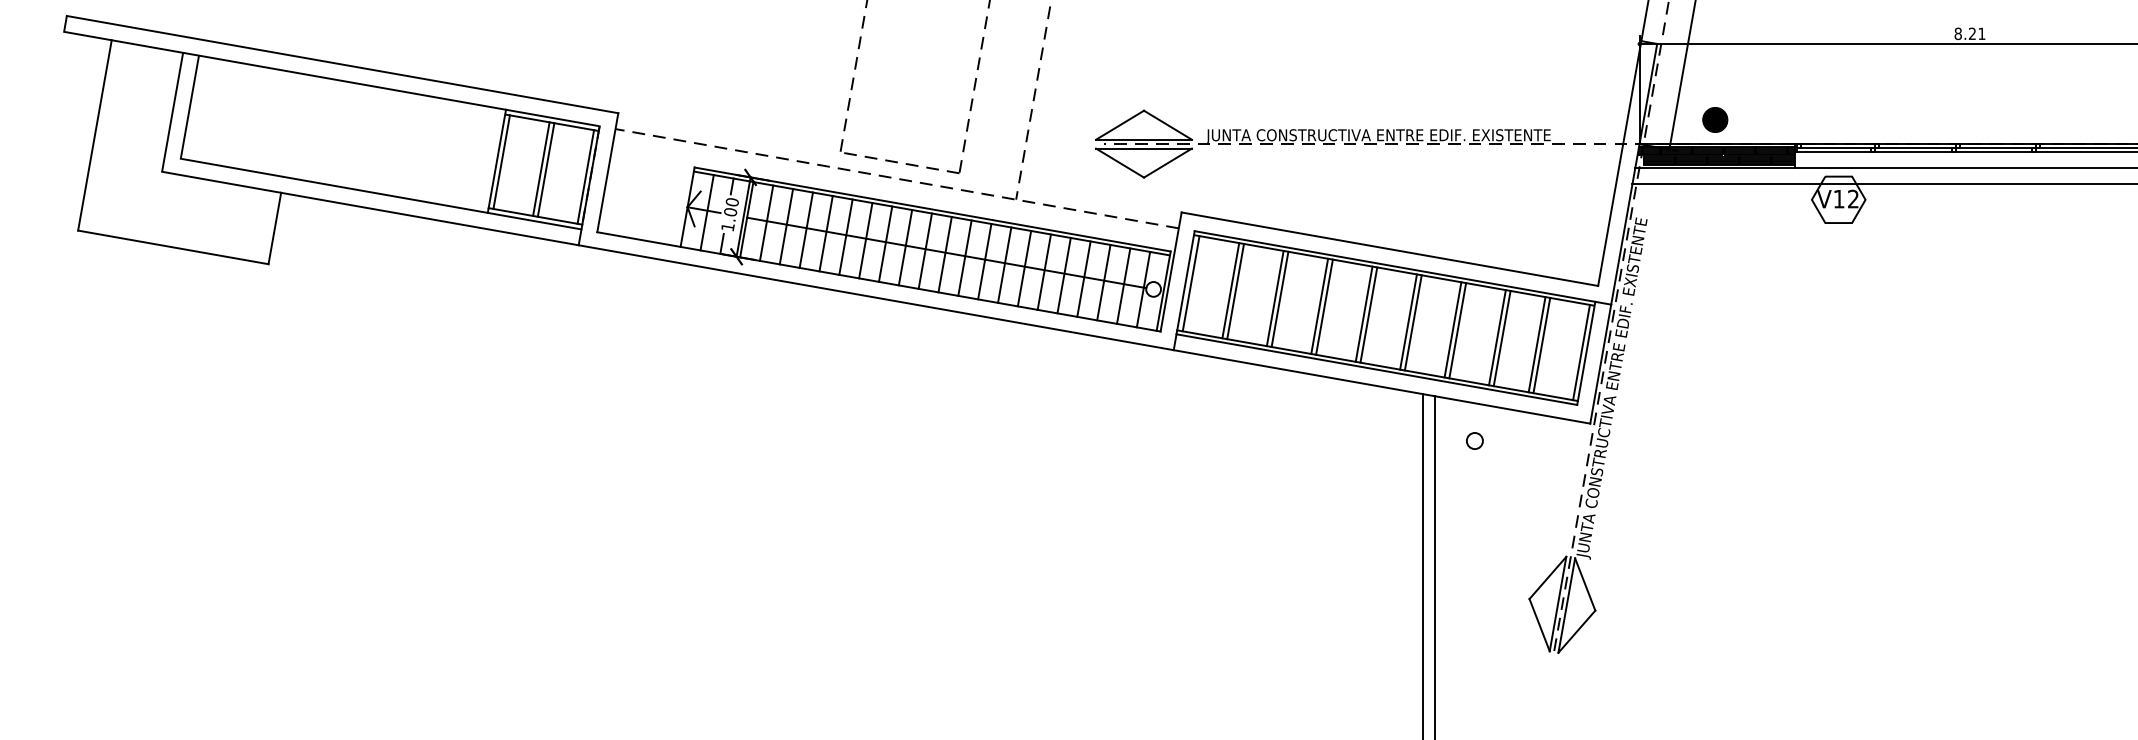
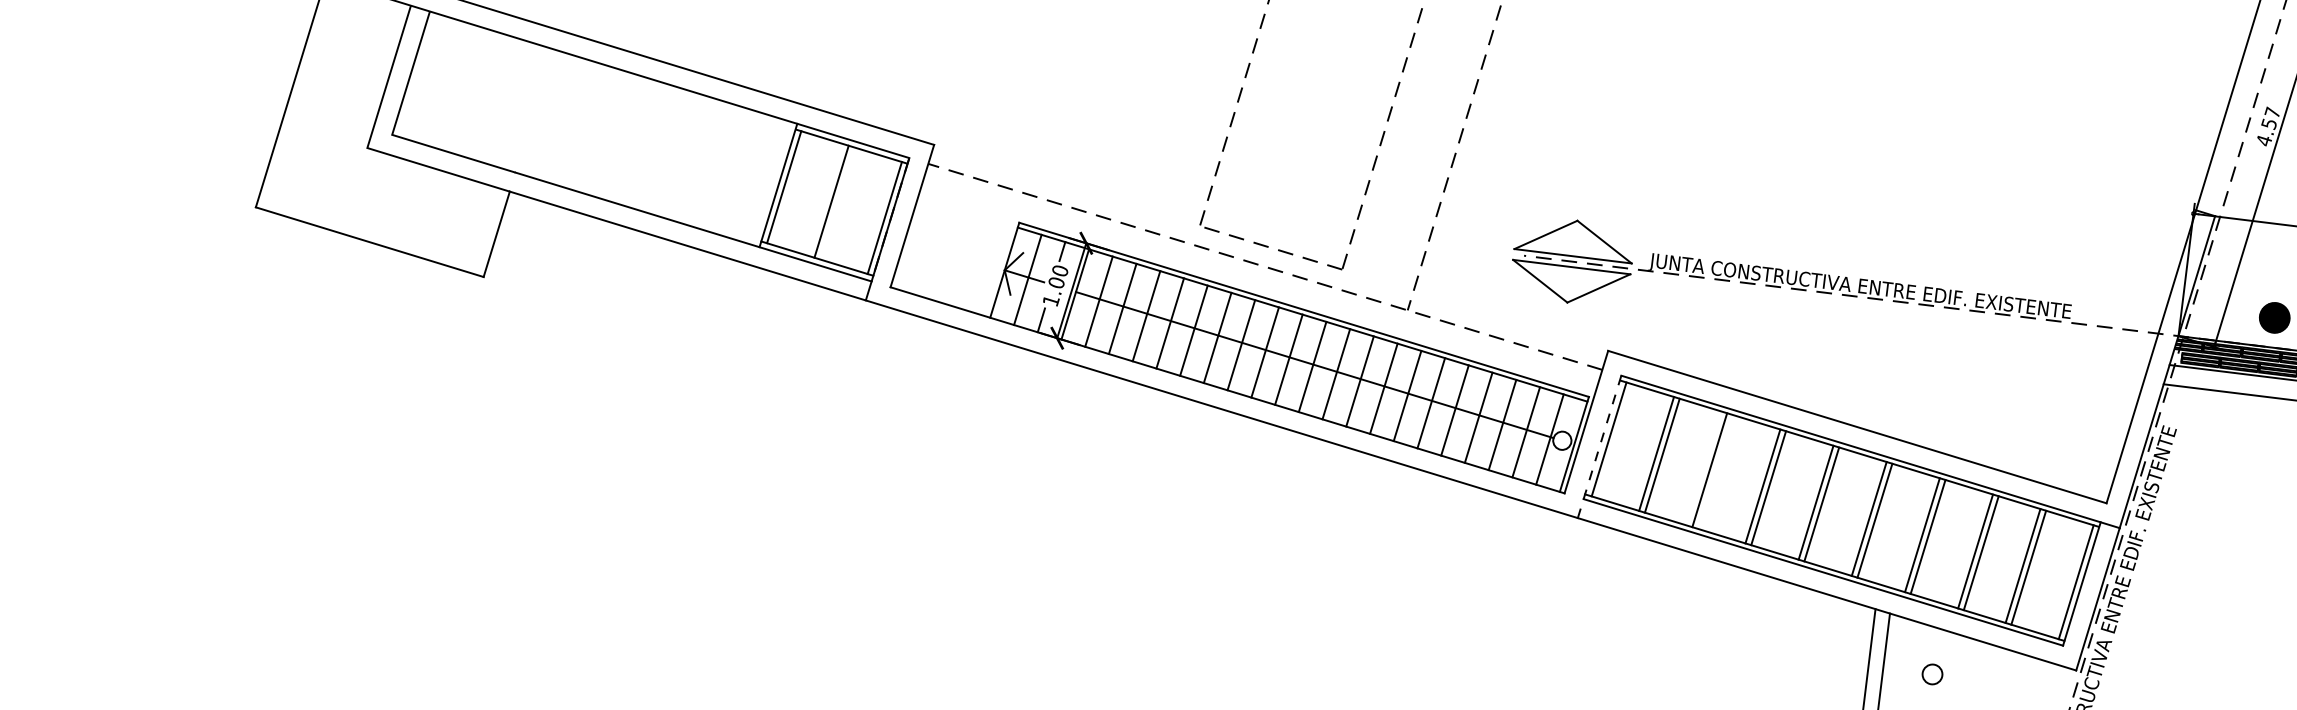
line: (545, 169) -> (836, 202), removed
line: (1184, 291) -> (1599, 447), solid -> dashed
line: (1279, 299) -> (1714, 472), removed

